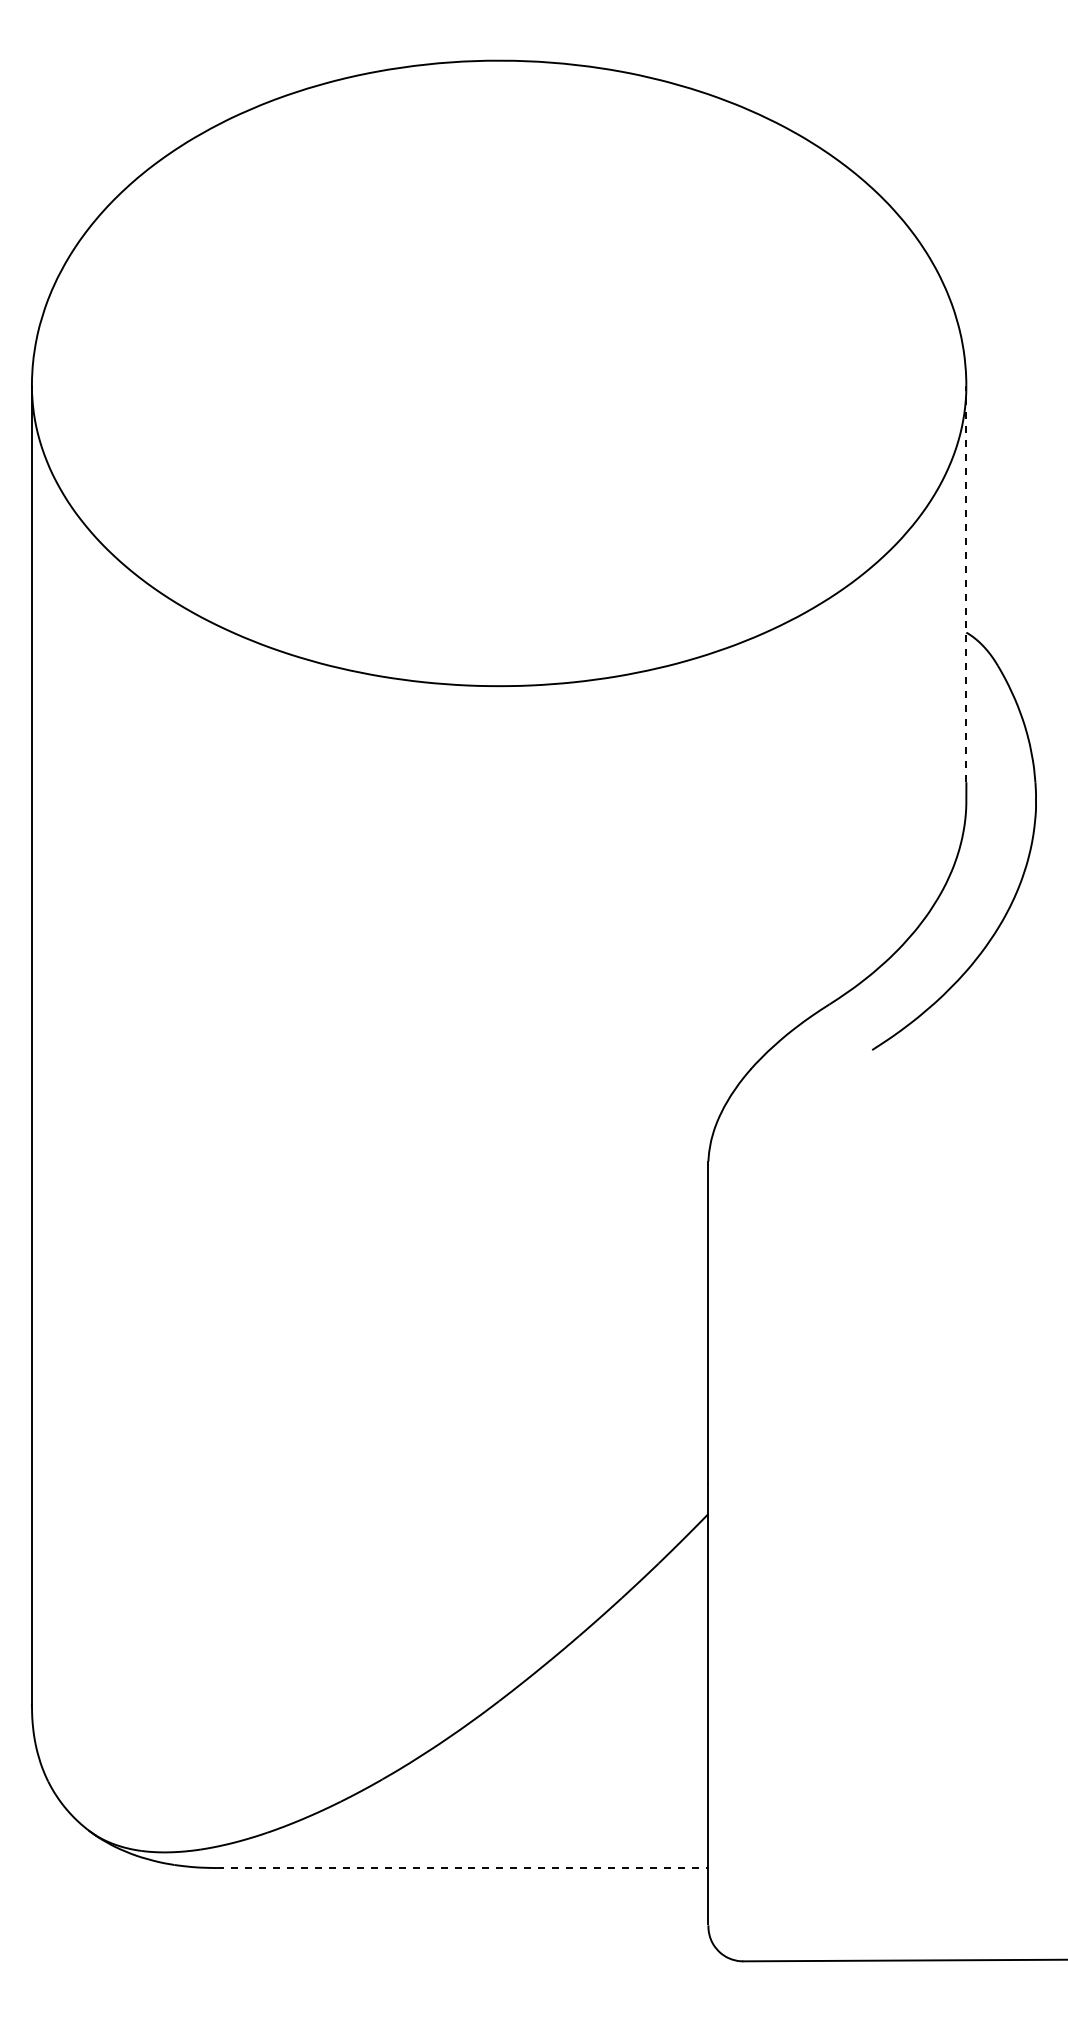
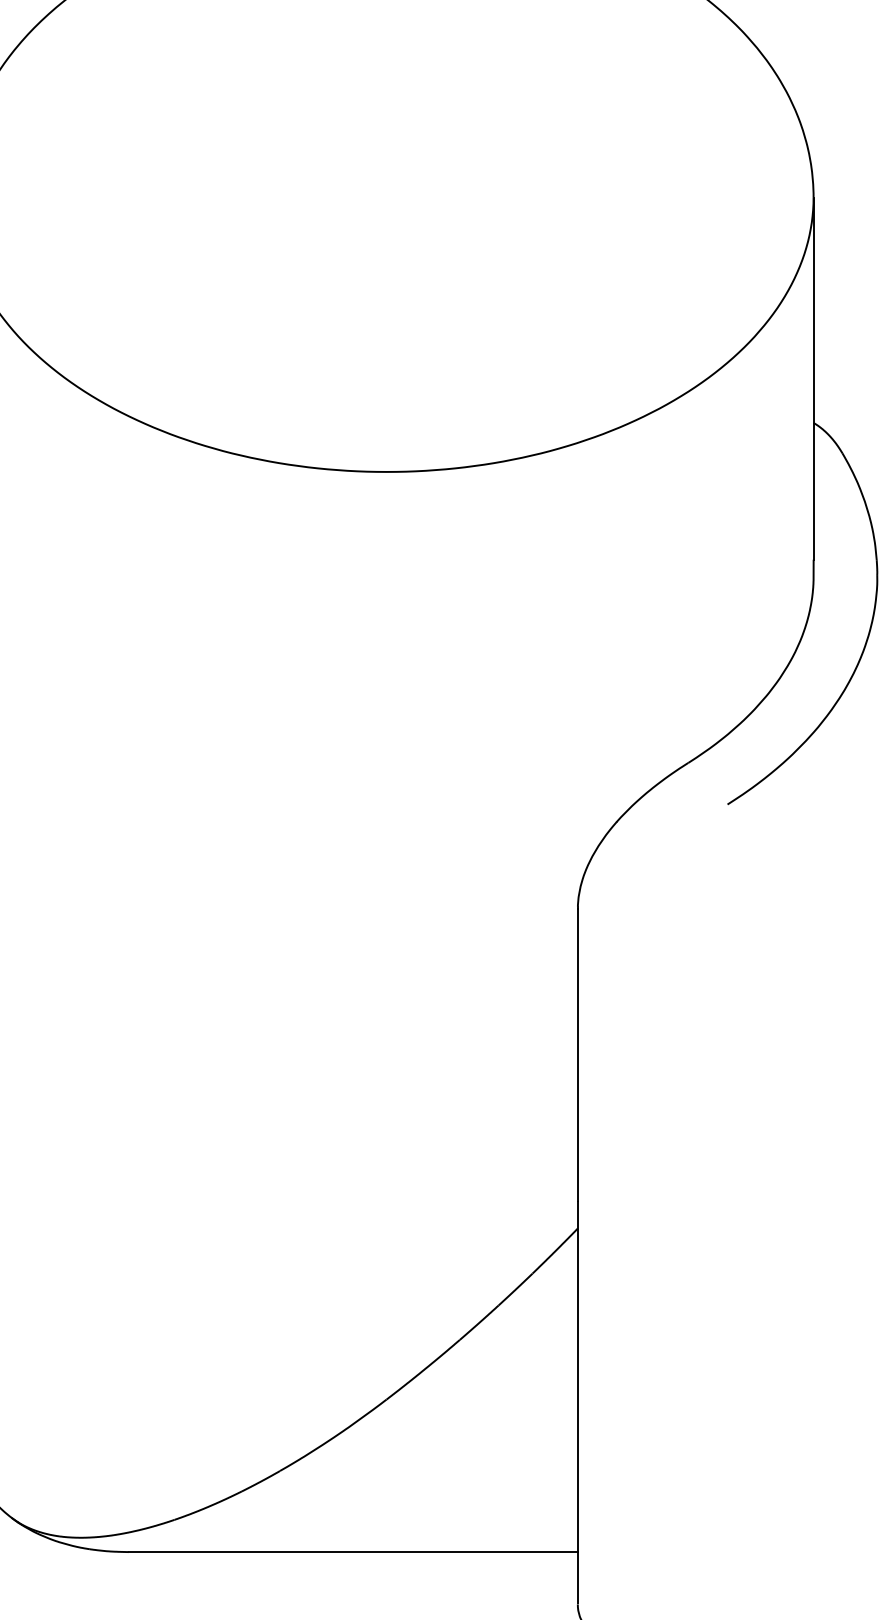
line: (966, 583) -> (813, 378), dashed -> solid
line: (462, 1868) -> (353, 1552), dashed -> solid

